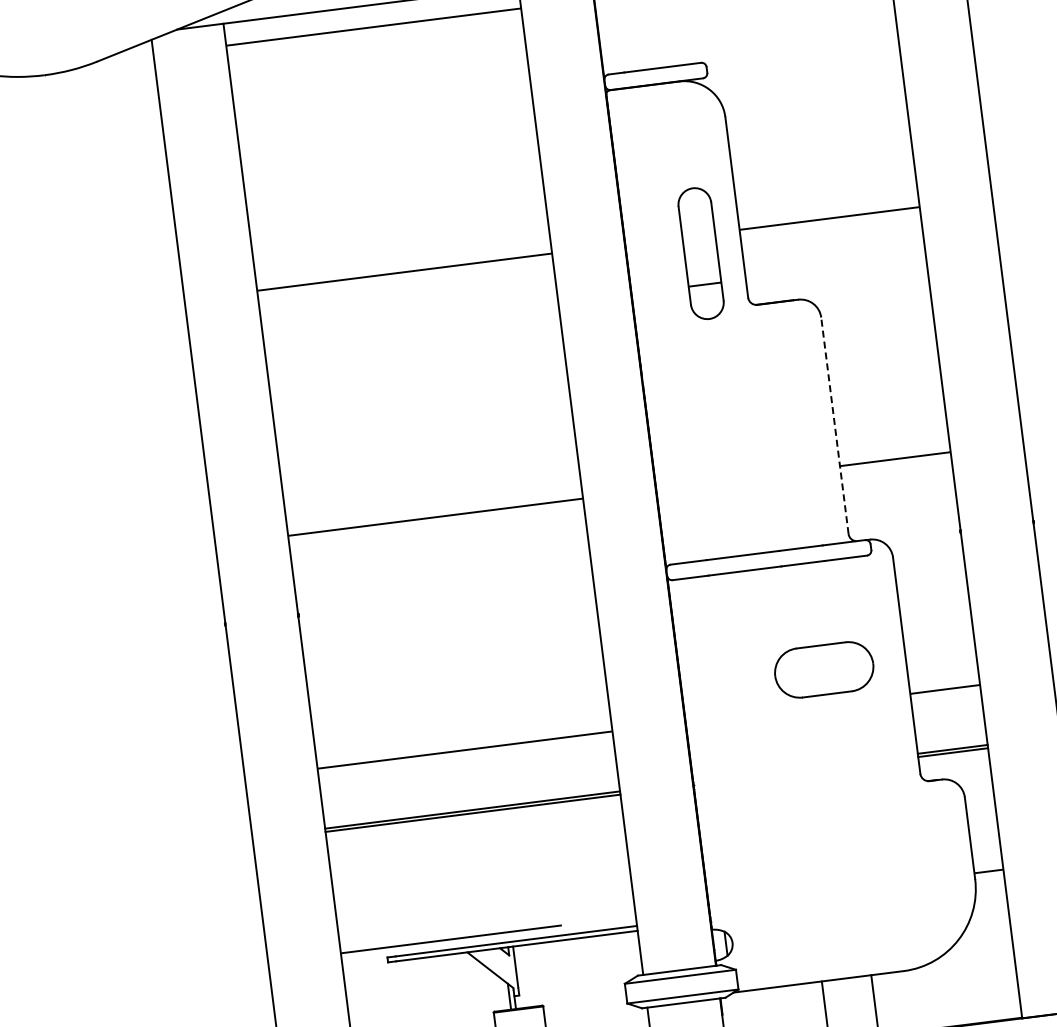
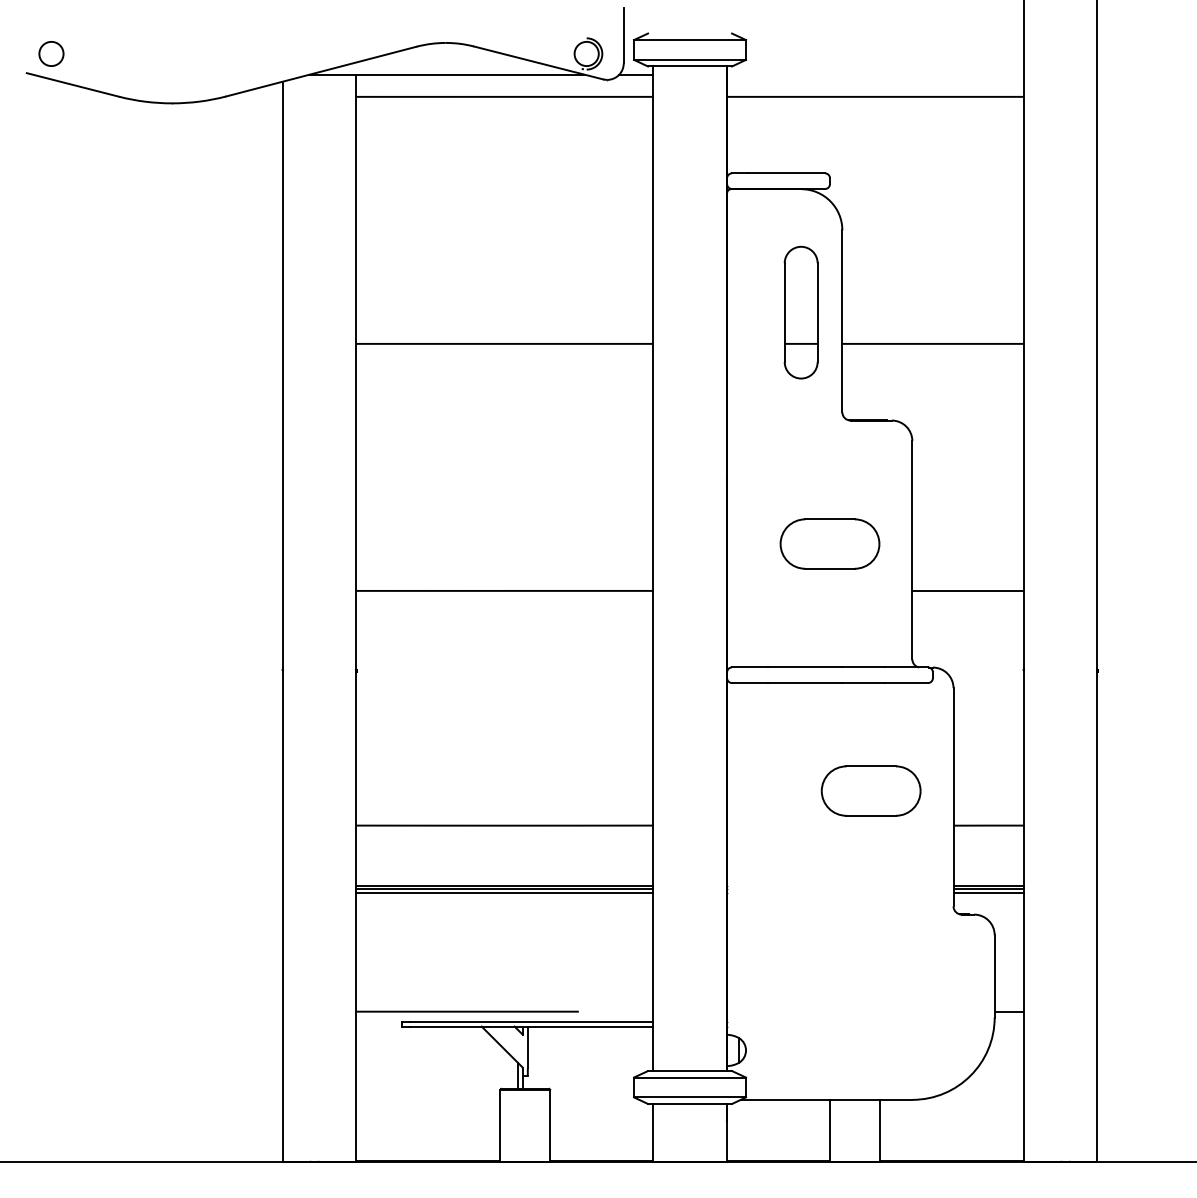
part: (700, 253) -> (800, 312), moved
line: (834, 425) -> (912, 549), dashed -> solid
part: (751, 429) -> (829, 543), added
line: (953, 755) -> (988, 892), added
line: (473, 816) -> (504, 892), added

